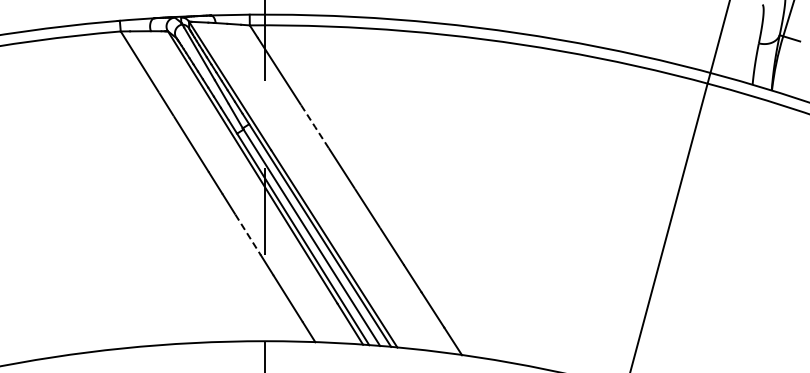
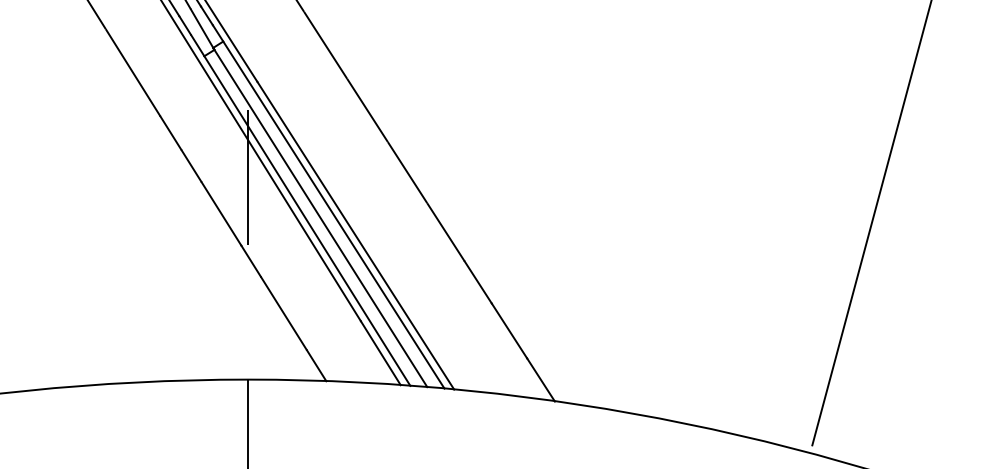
line: (315, 127) -> (326, 46), dashed -> solid
line: (248, 234) -> (222, 213), dashed -> solid

